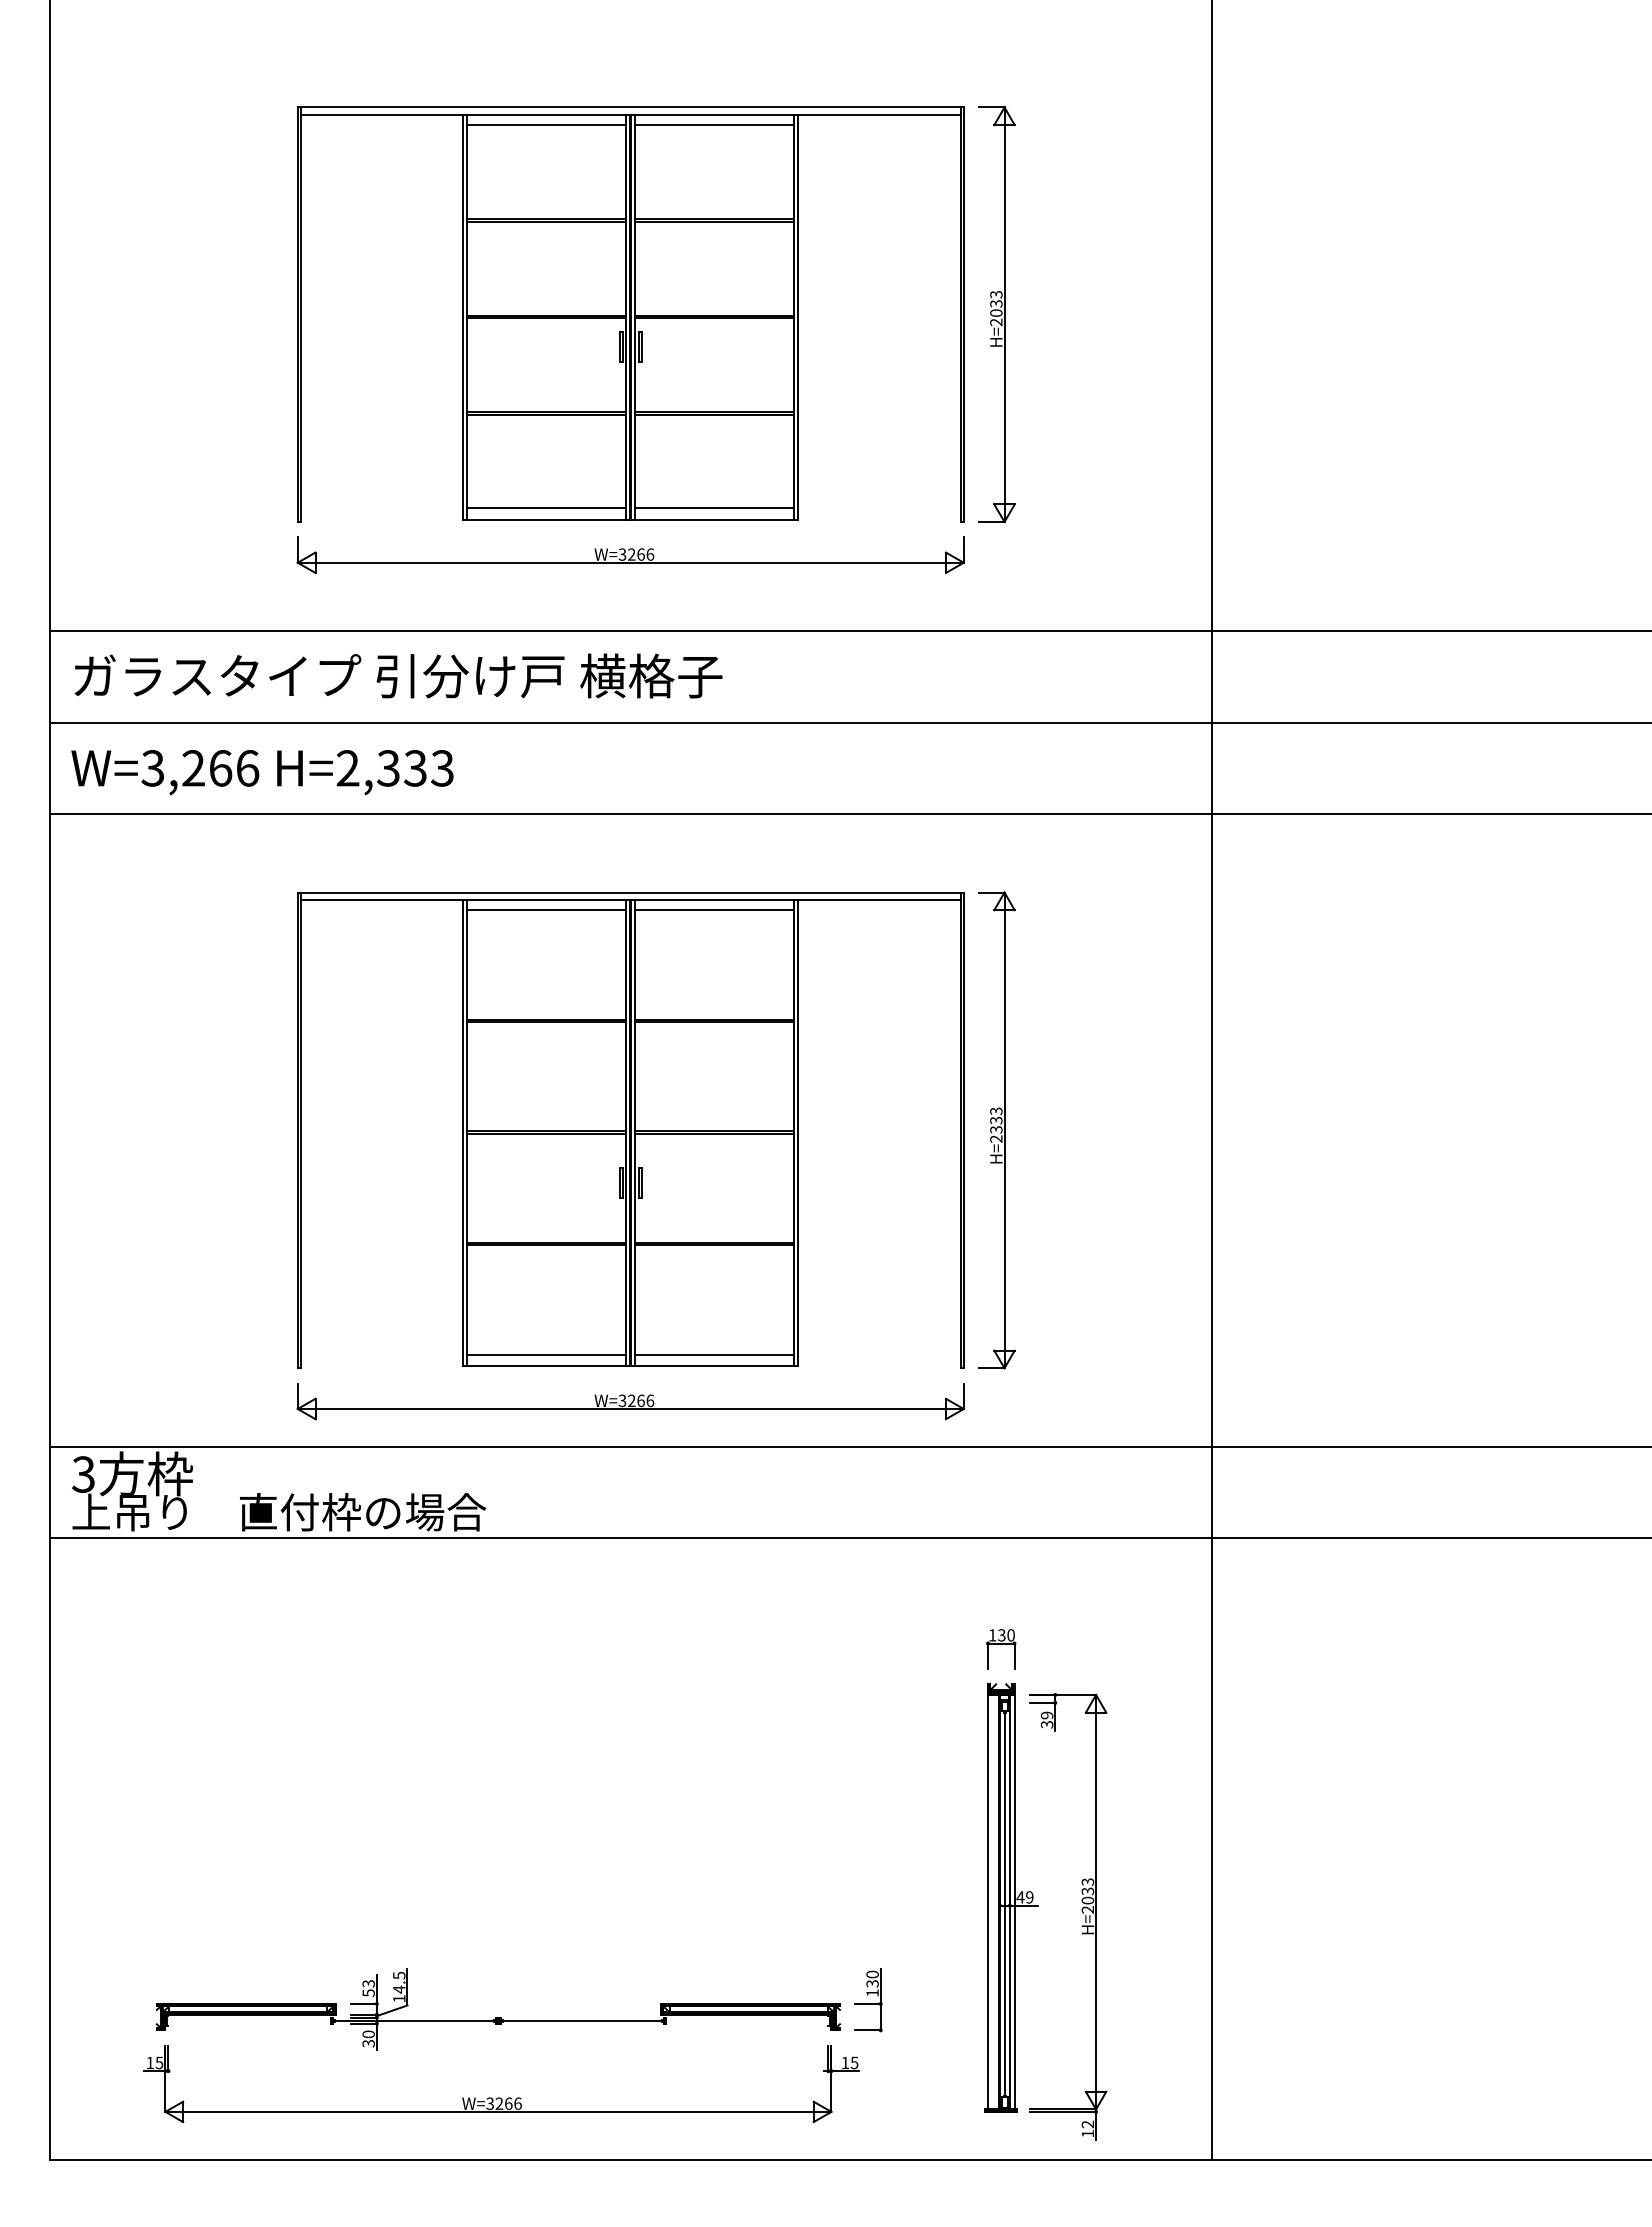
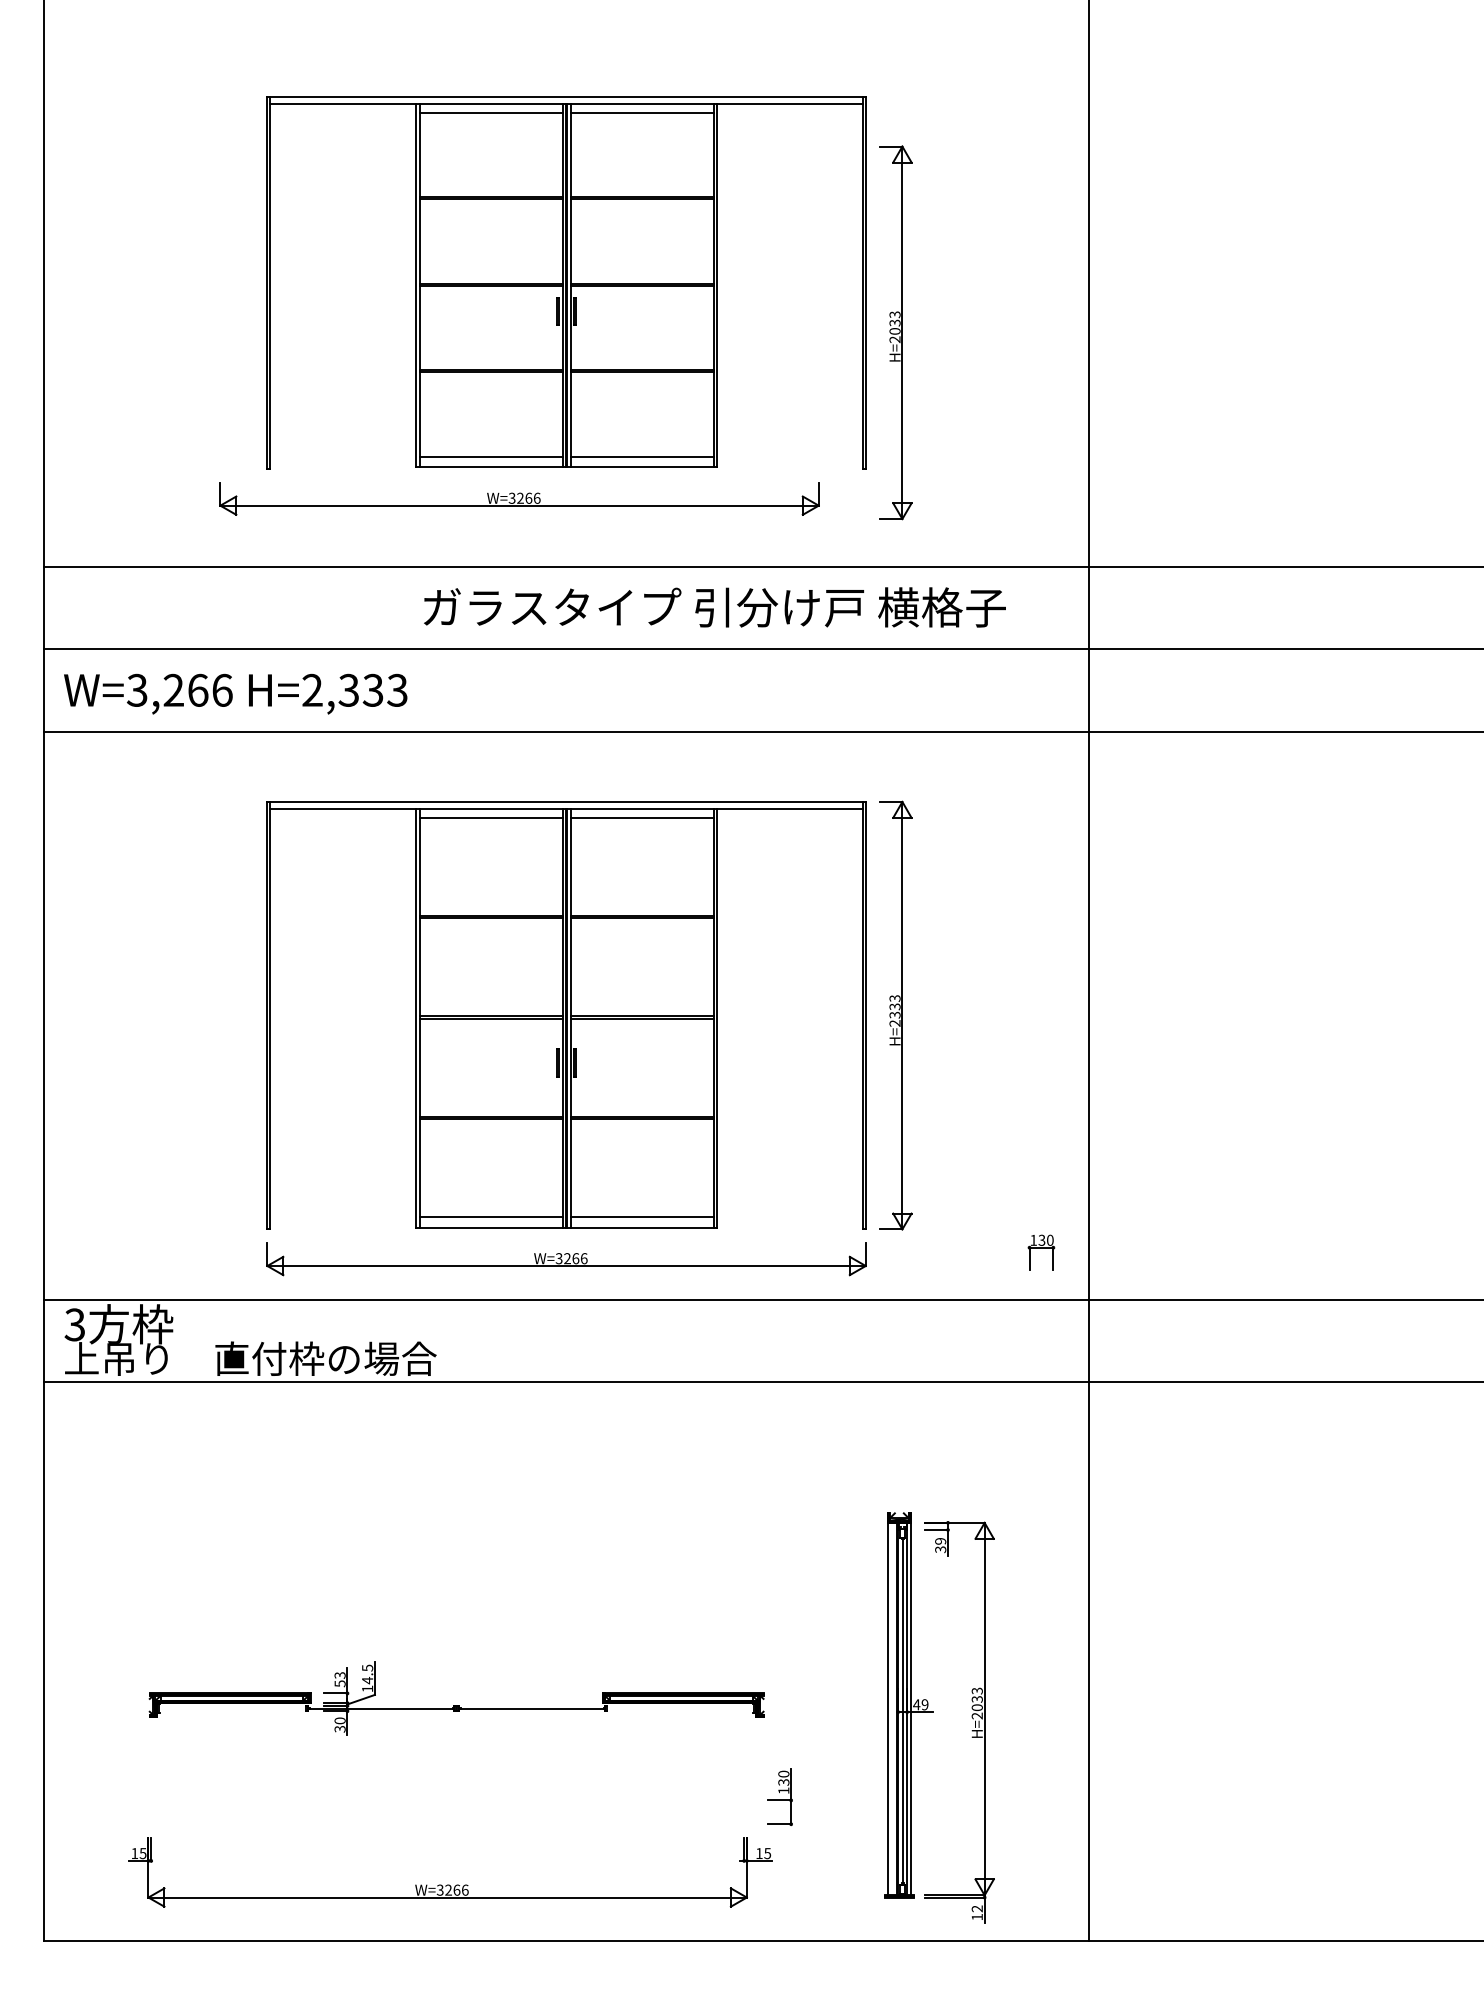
part: (996, 314) -> (895, 332), moved
part: (630, 554) -> (519, 498), moved
text: (398, 676) -> (714, 607), moved
part: (1001, 1648) -> (1041, 1252), moved
part: (498, 2017) -> (456, 1705), moved

